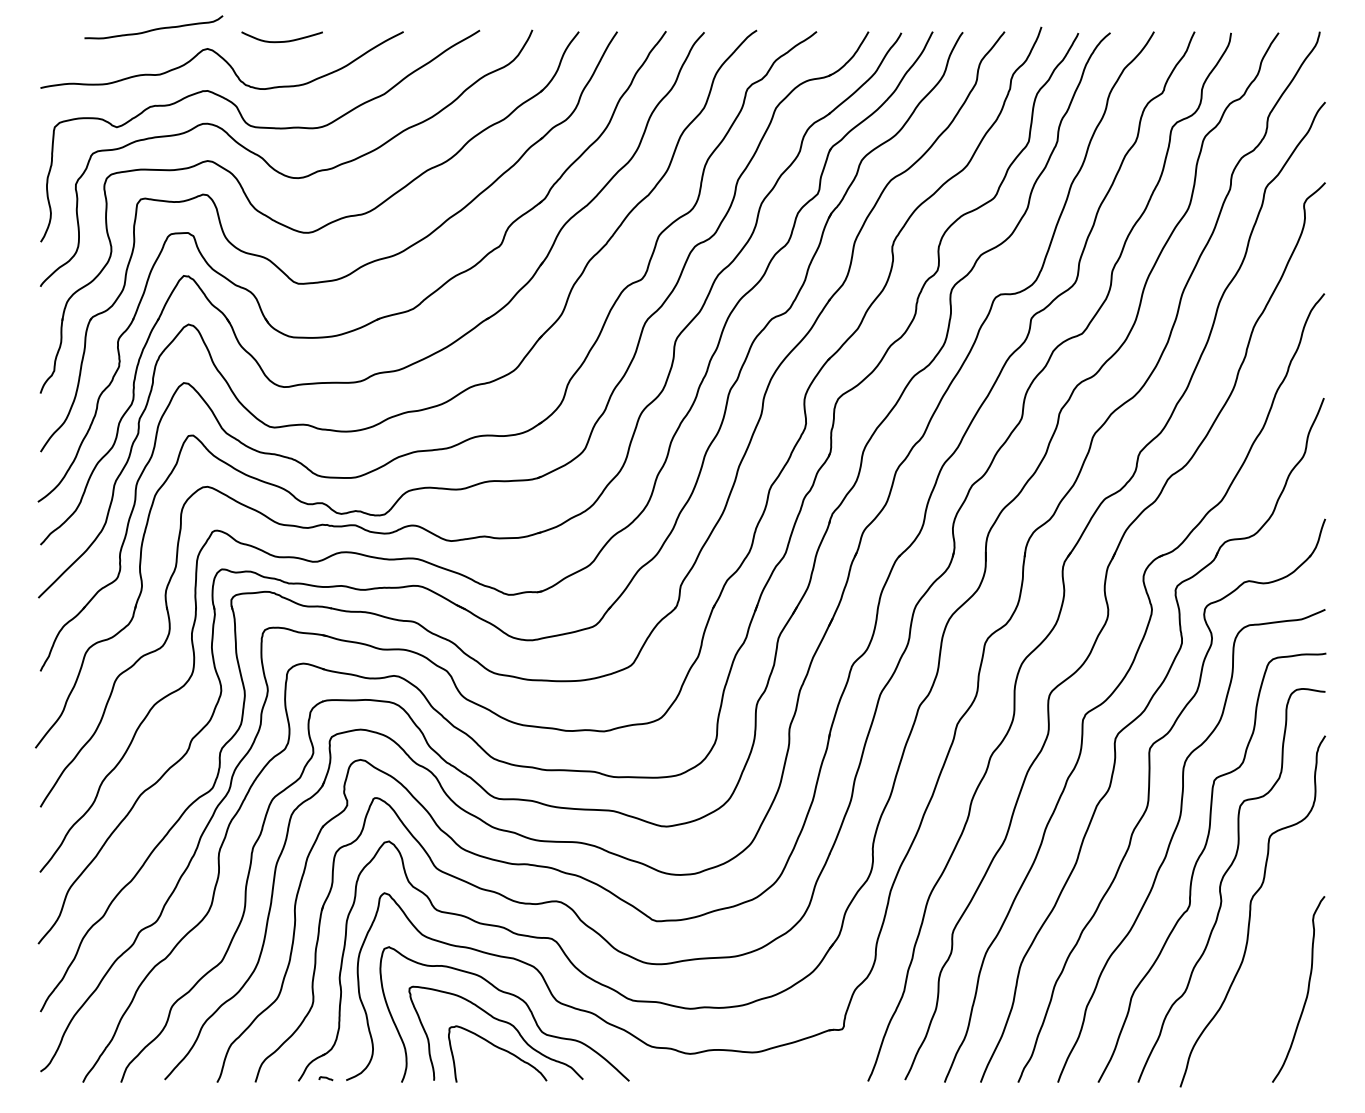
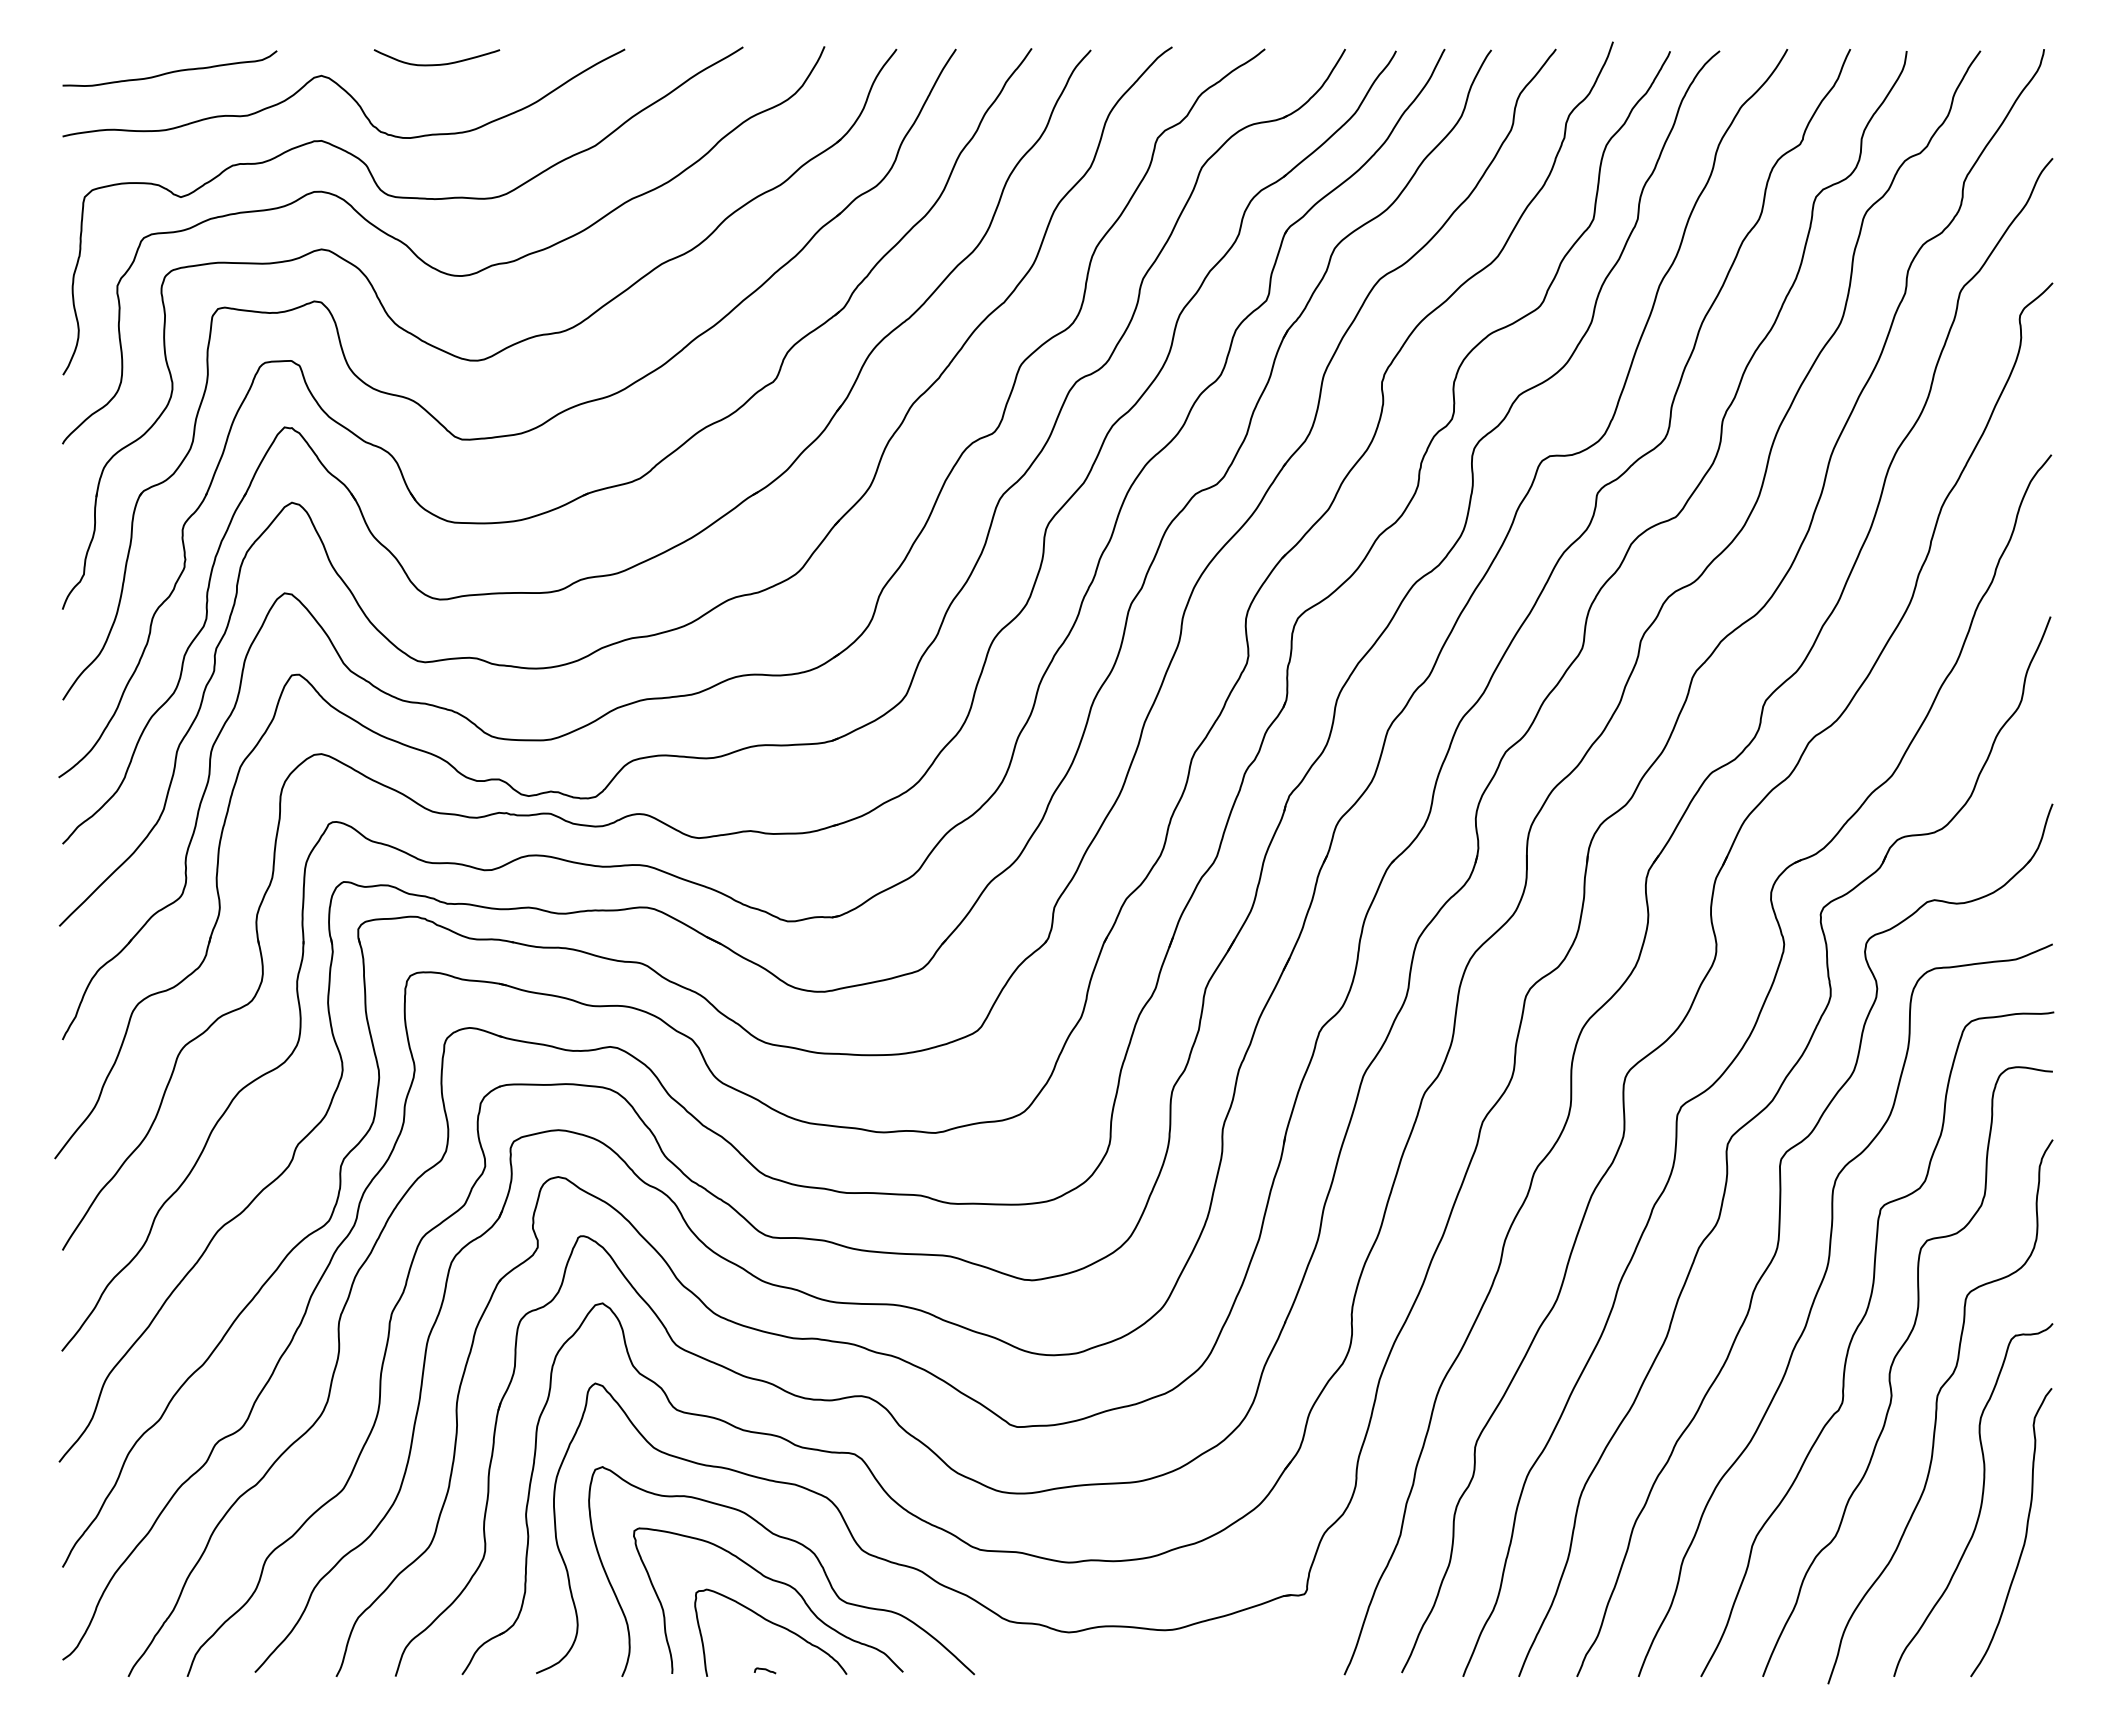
curve: (154, 28) -> (171, 70), moved
curve: (1278, 968) -> (1980, 1500), added
curve: (325, 1078) -> (764, 1670), moved

